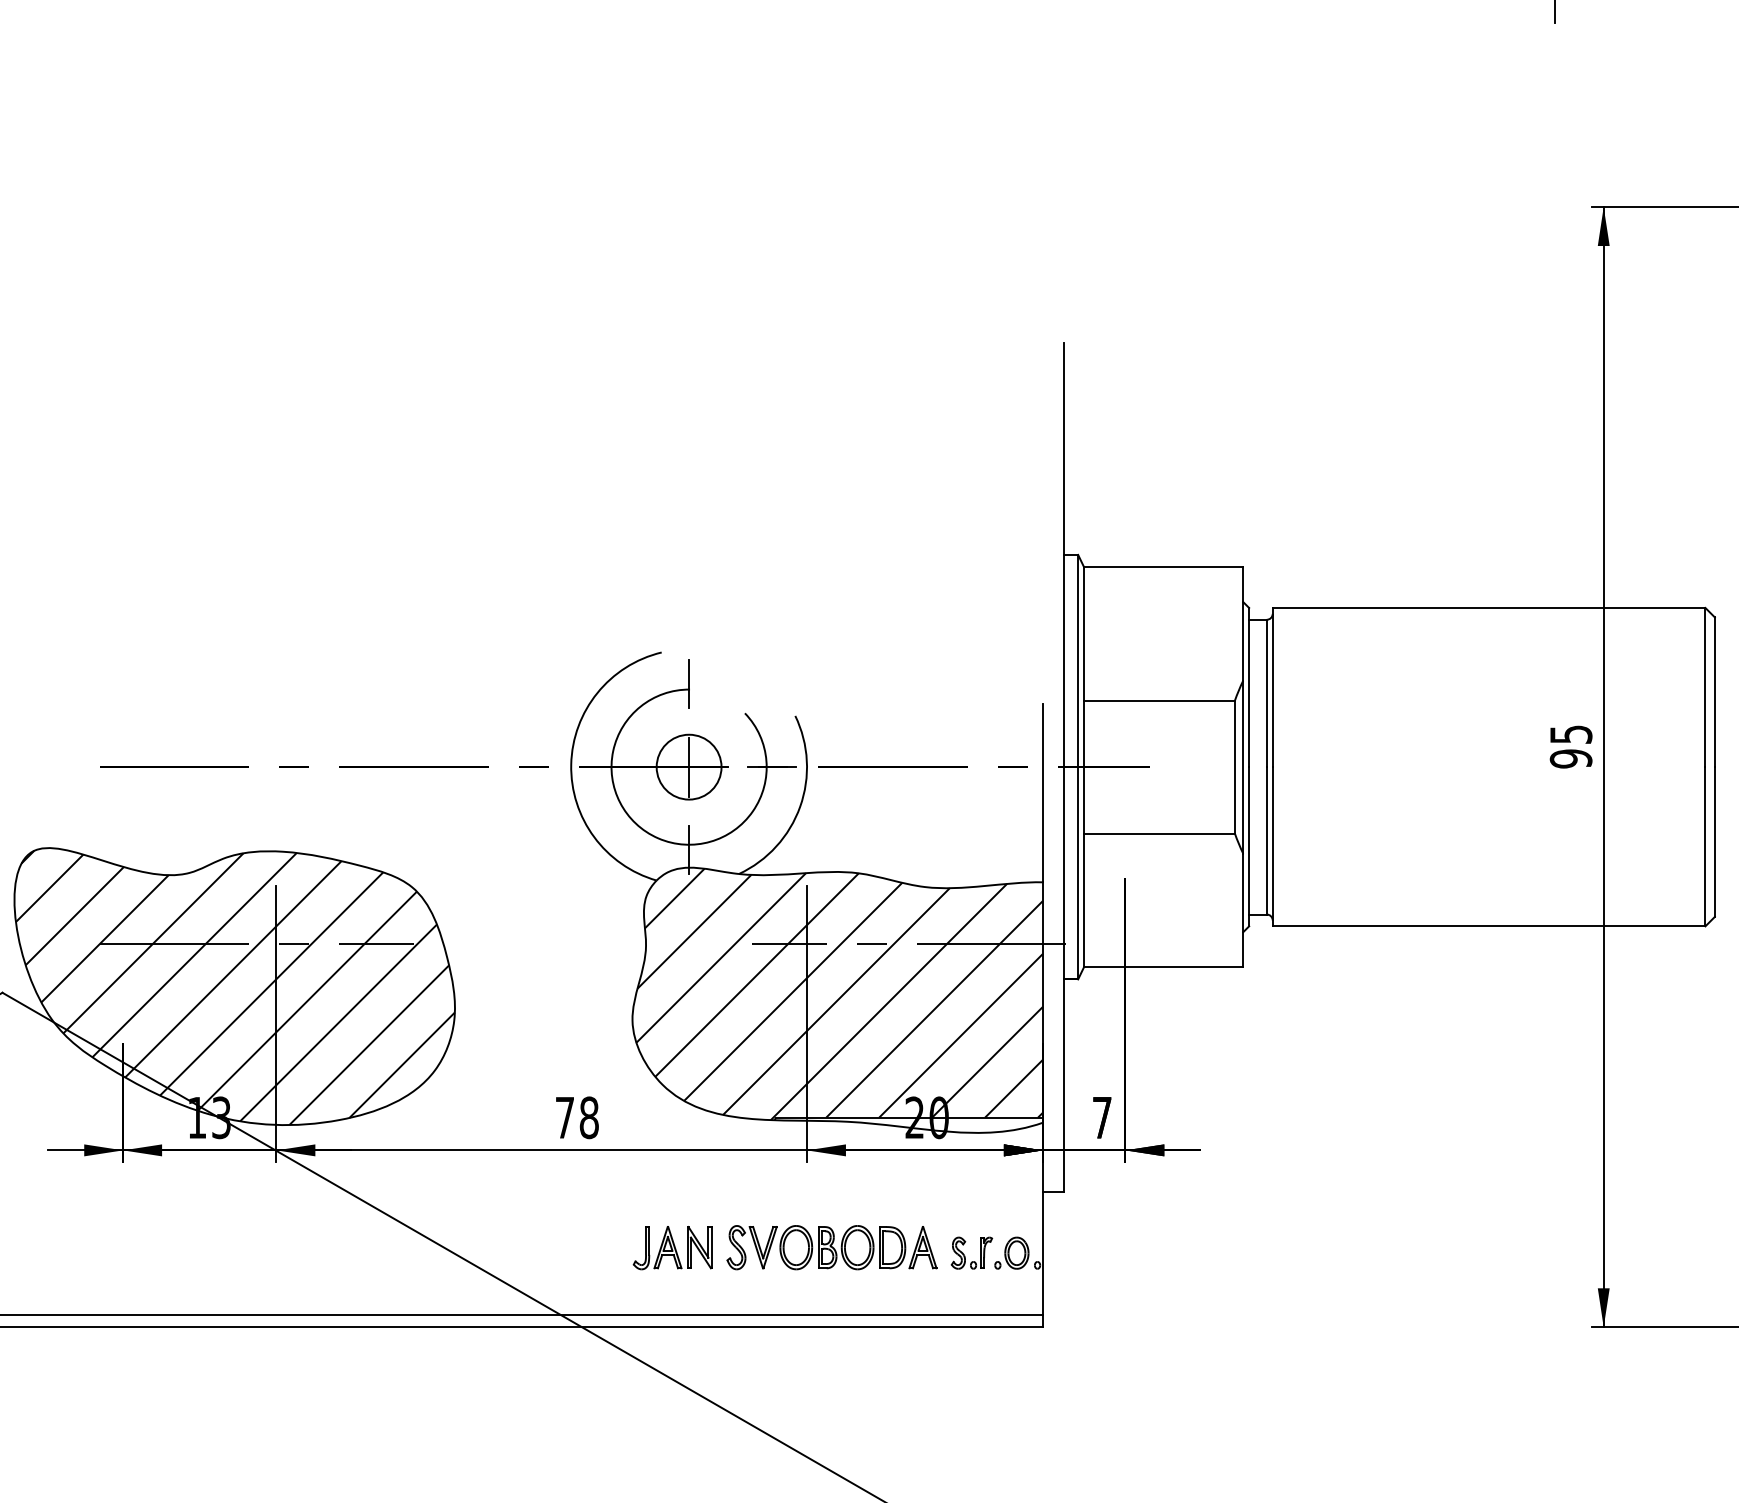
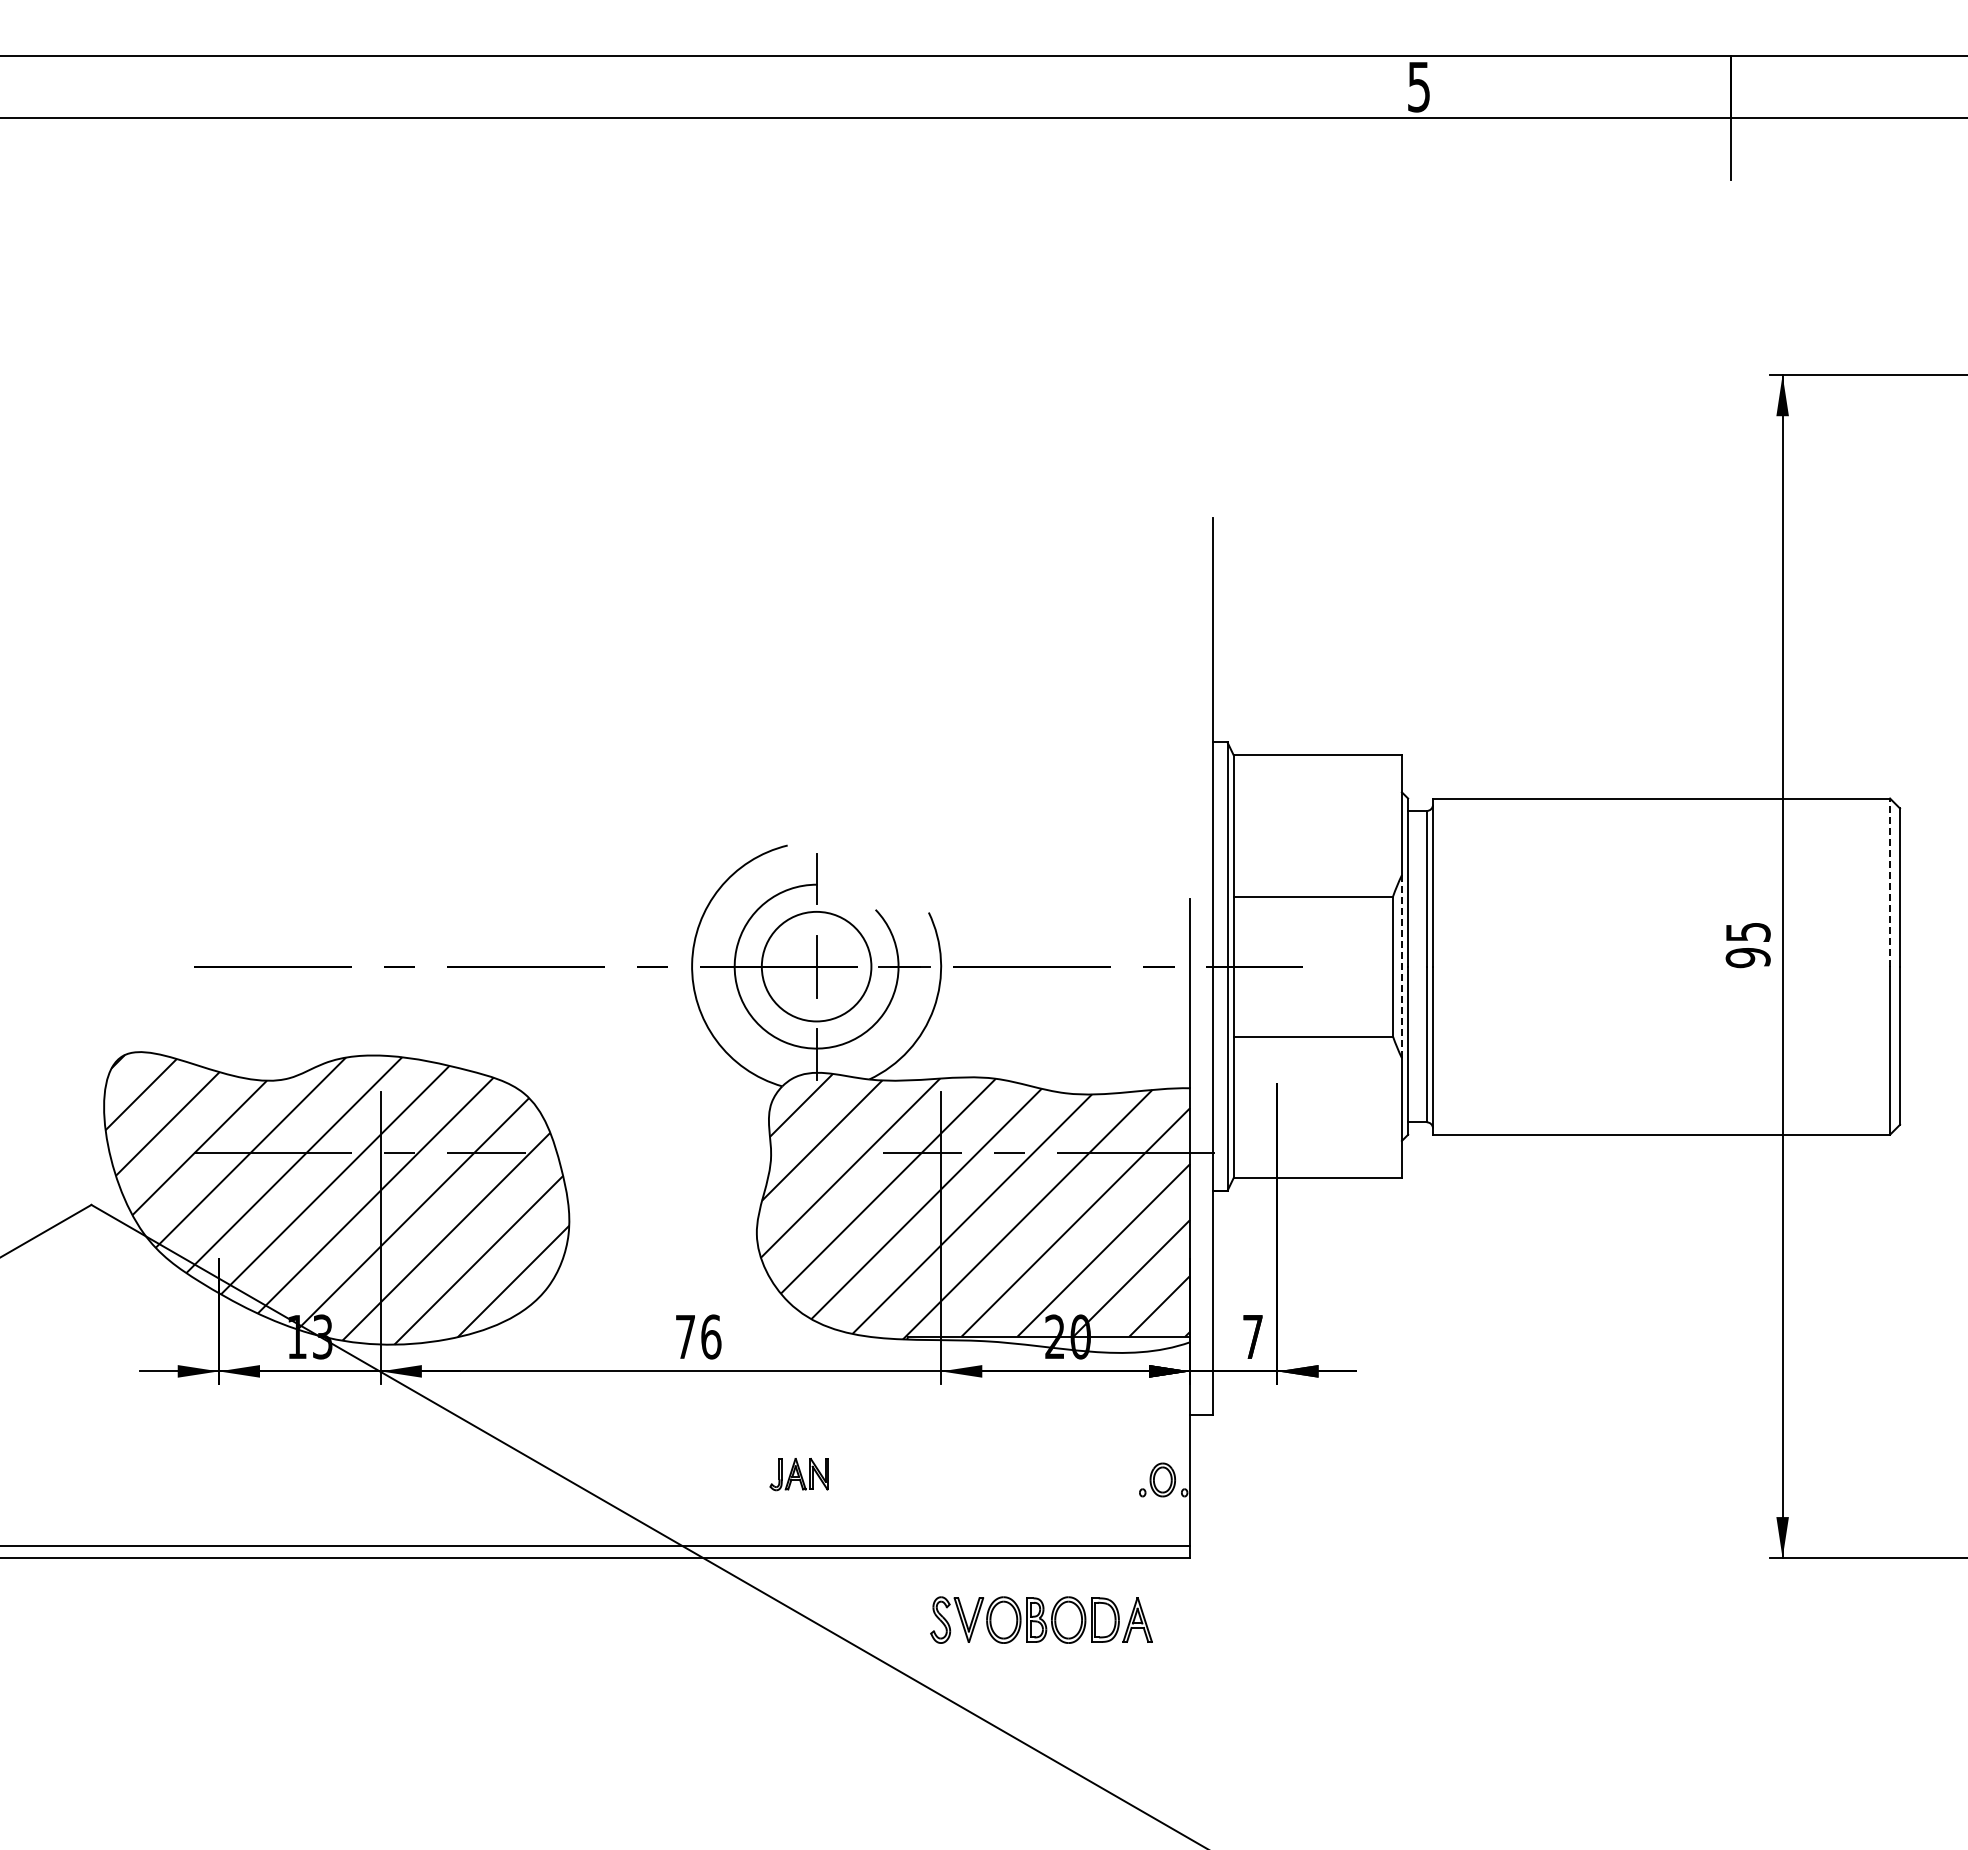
line: (1705, 687) -> (1890, 882), solid -> dashed
circle: (688, 767) -> (816, 966), size x1.6
line: (1242, 767) -> (1401, 967), solid -> dashed
text: (589, 1117) -> (711, 1336), 78 -> 76
part: (831, 1247) -> (1041, 1619), moved
part: (671, 1248) -> (798, 1474), size x0.7
part: (965, 1255) -> (1108, 1482), removed

